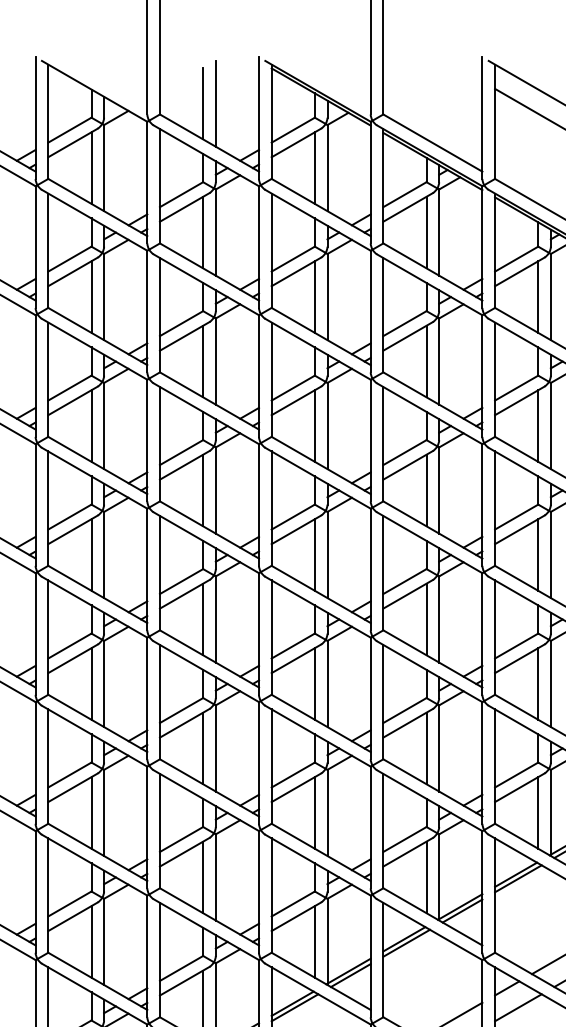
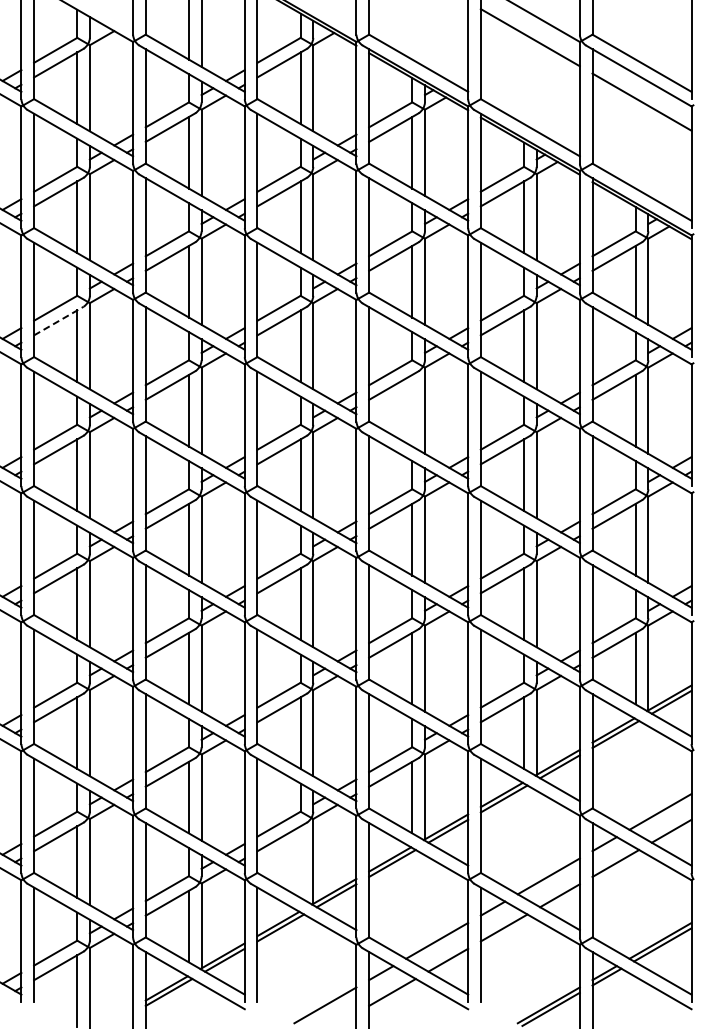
line: (72, 401) -> (58, 321), solid -> dashed
line: (426, 490) -> (412, 410), removed
line: (314, 941) -> (300, 861), removed

